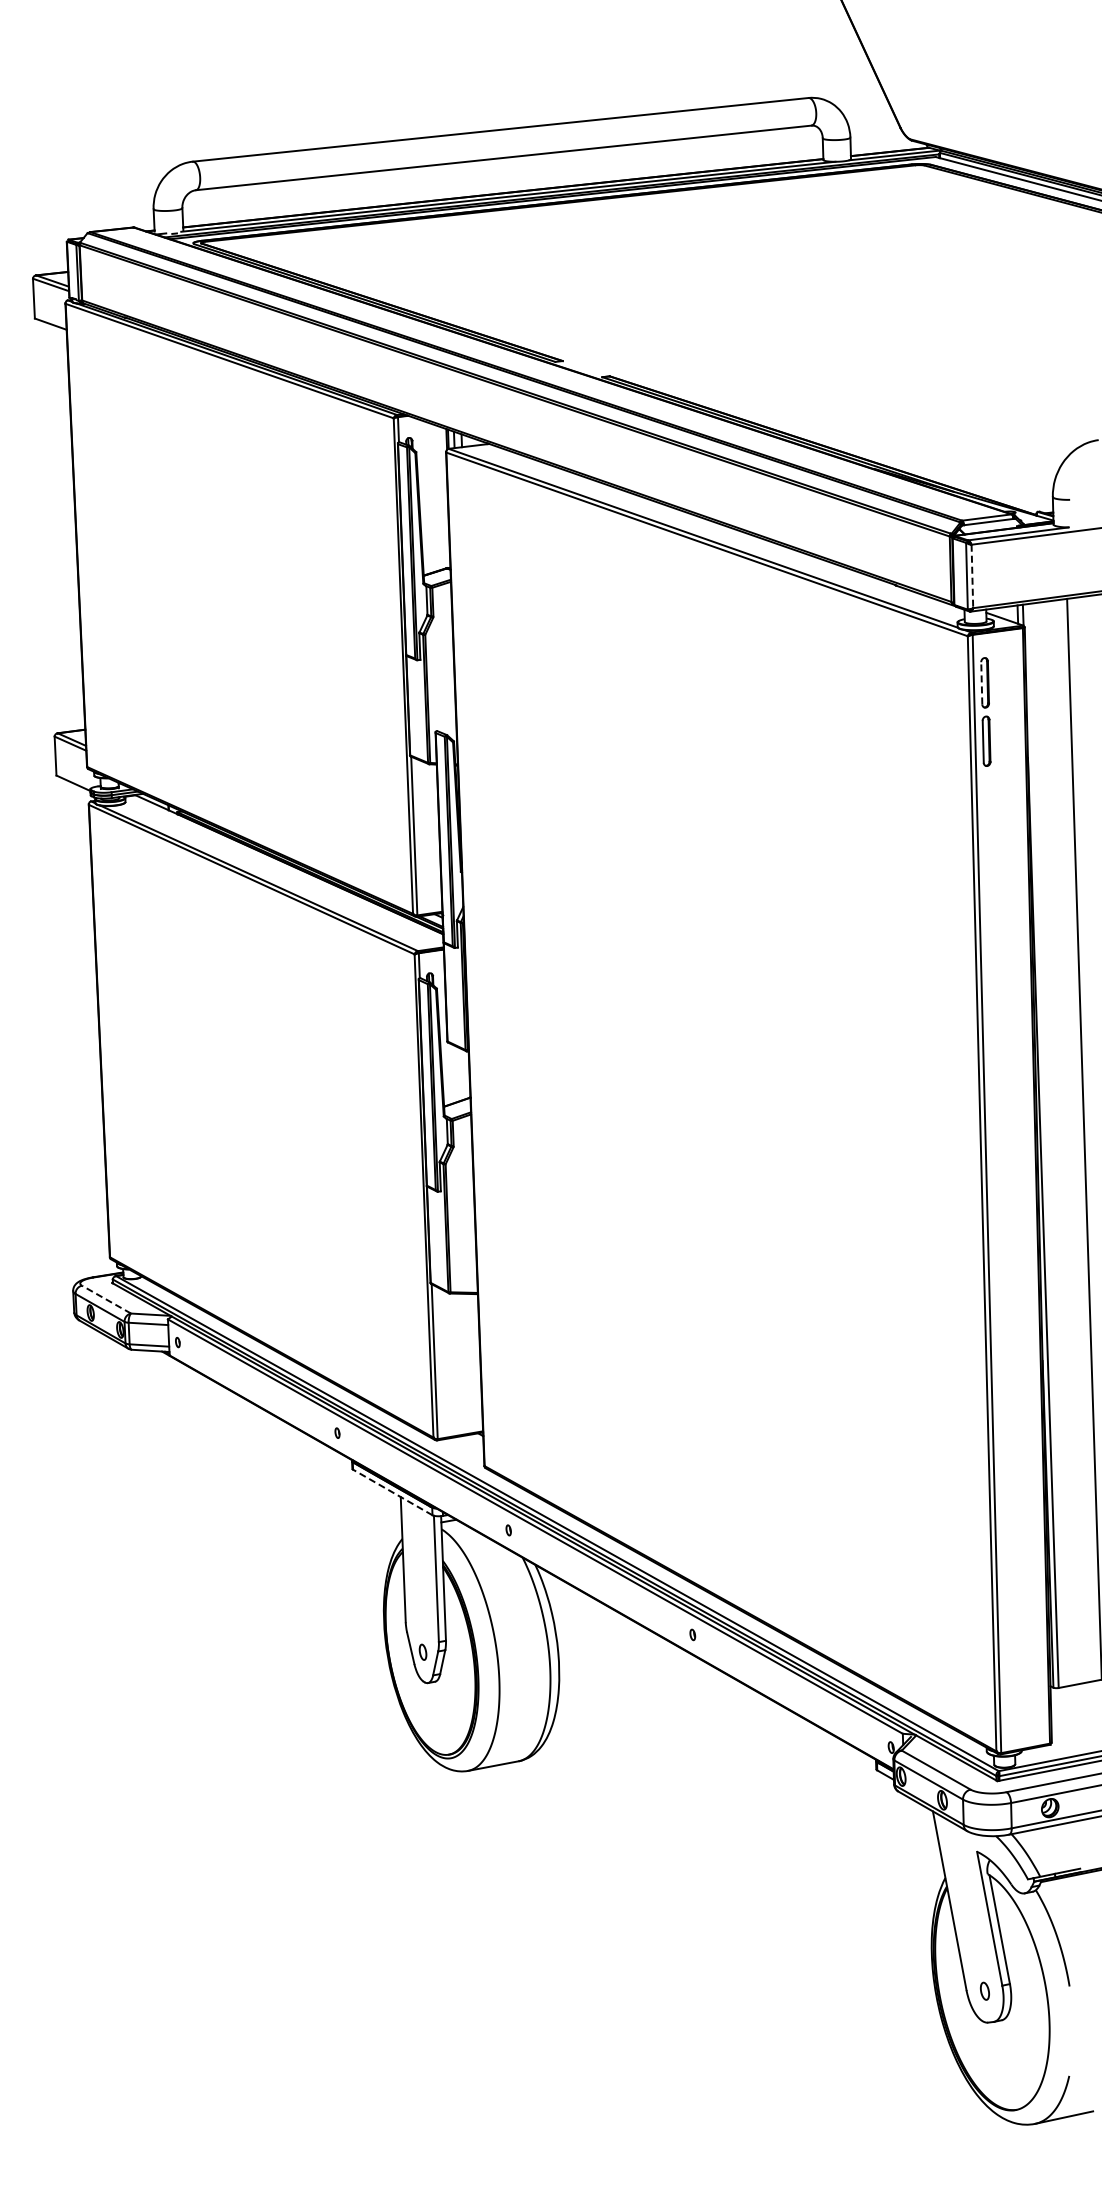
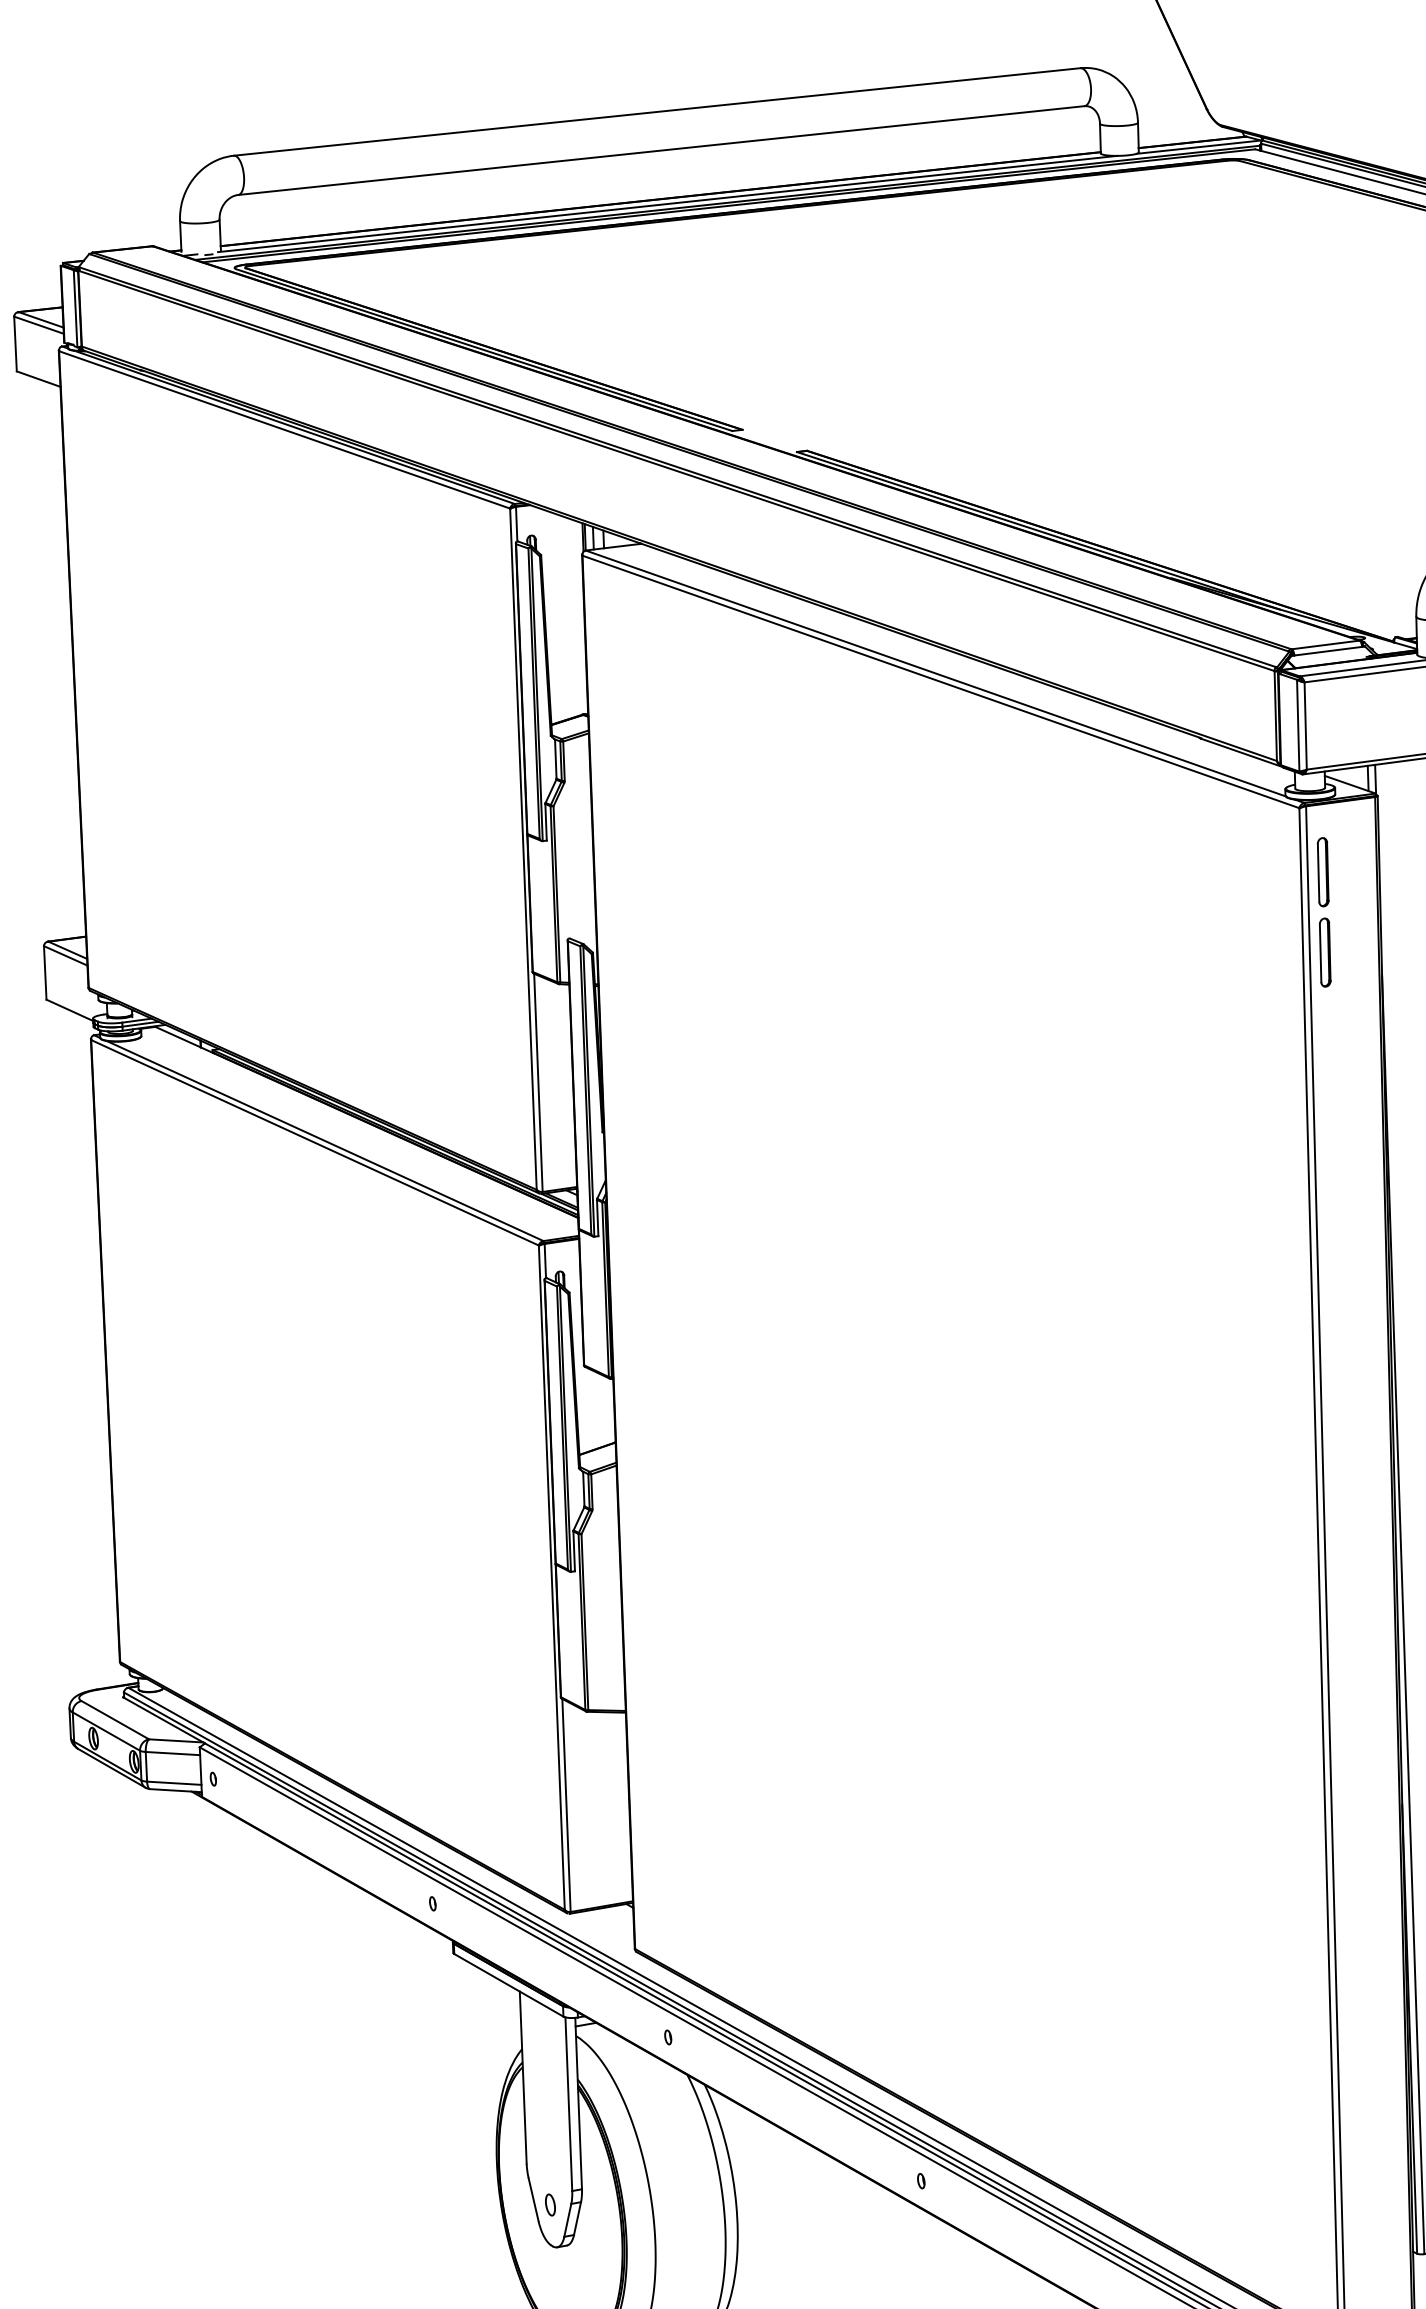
line: (972, 576) -> (1305, 726), dashed -> solid
line: (981, 682) -> (1318, 871), dashed -> solid
line: (106, 1299) -> (115, 1720), dashed -> solid
line: (392, 1492) -> (508, 1985), dashed -> solid

